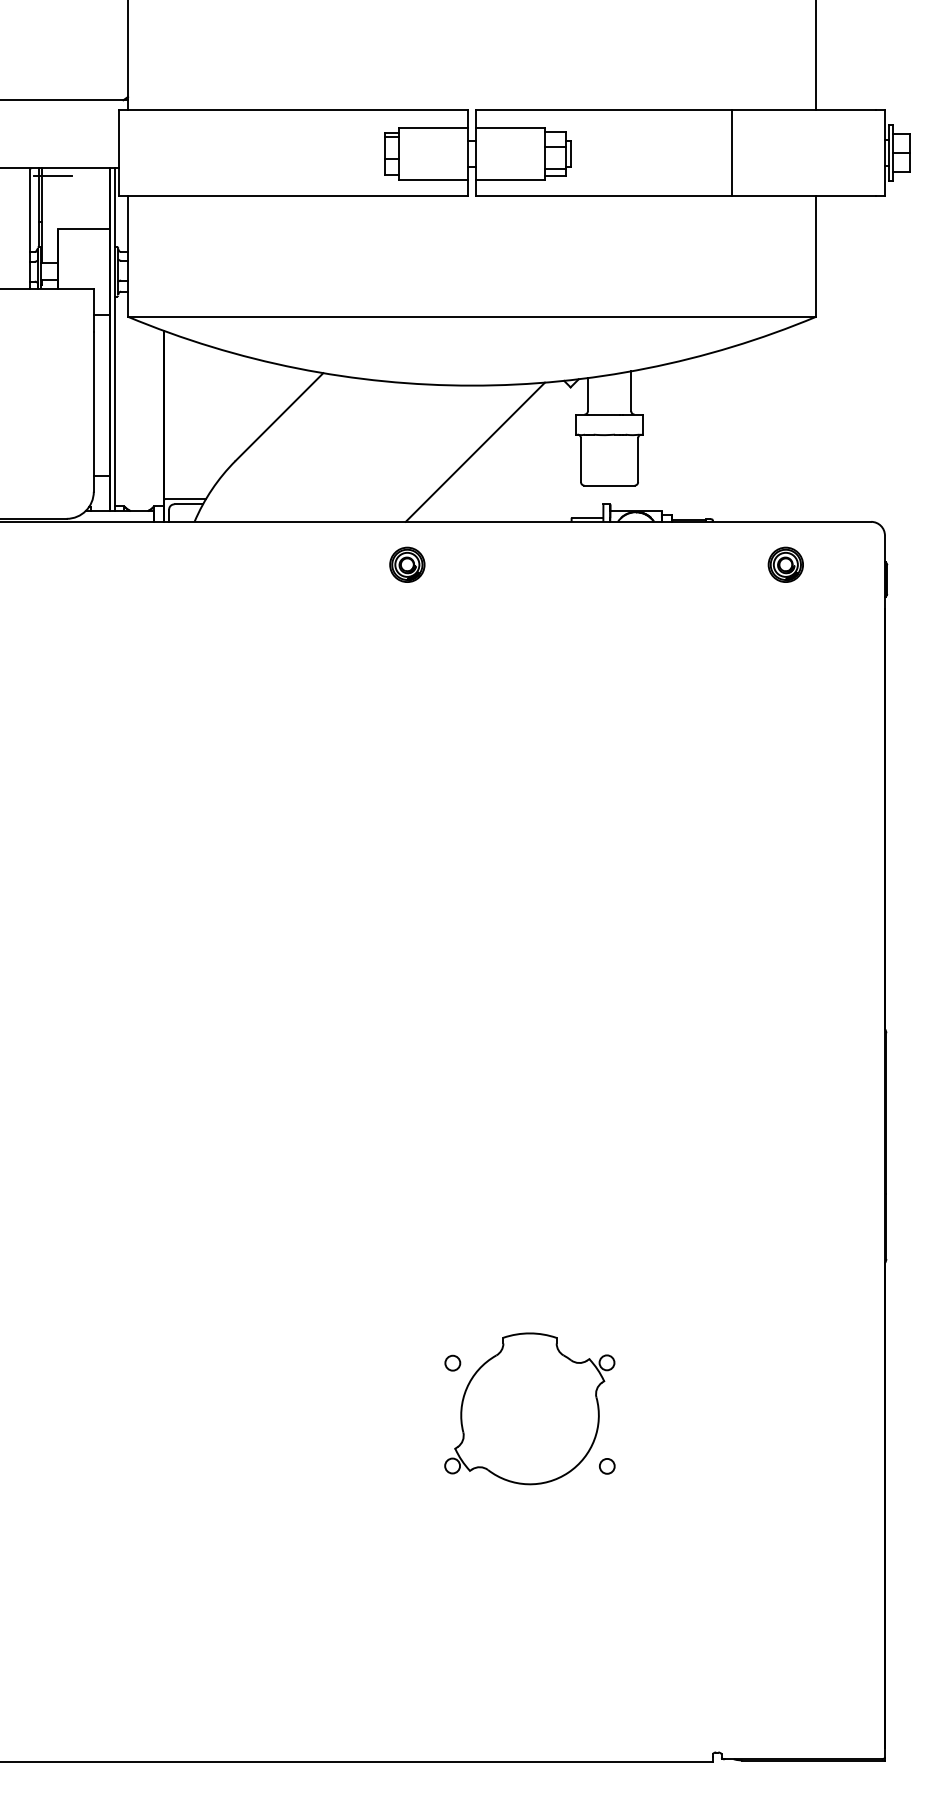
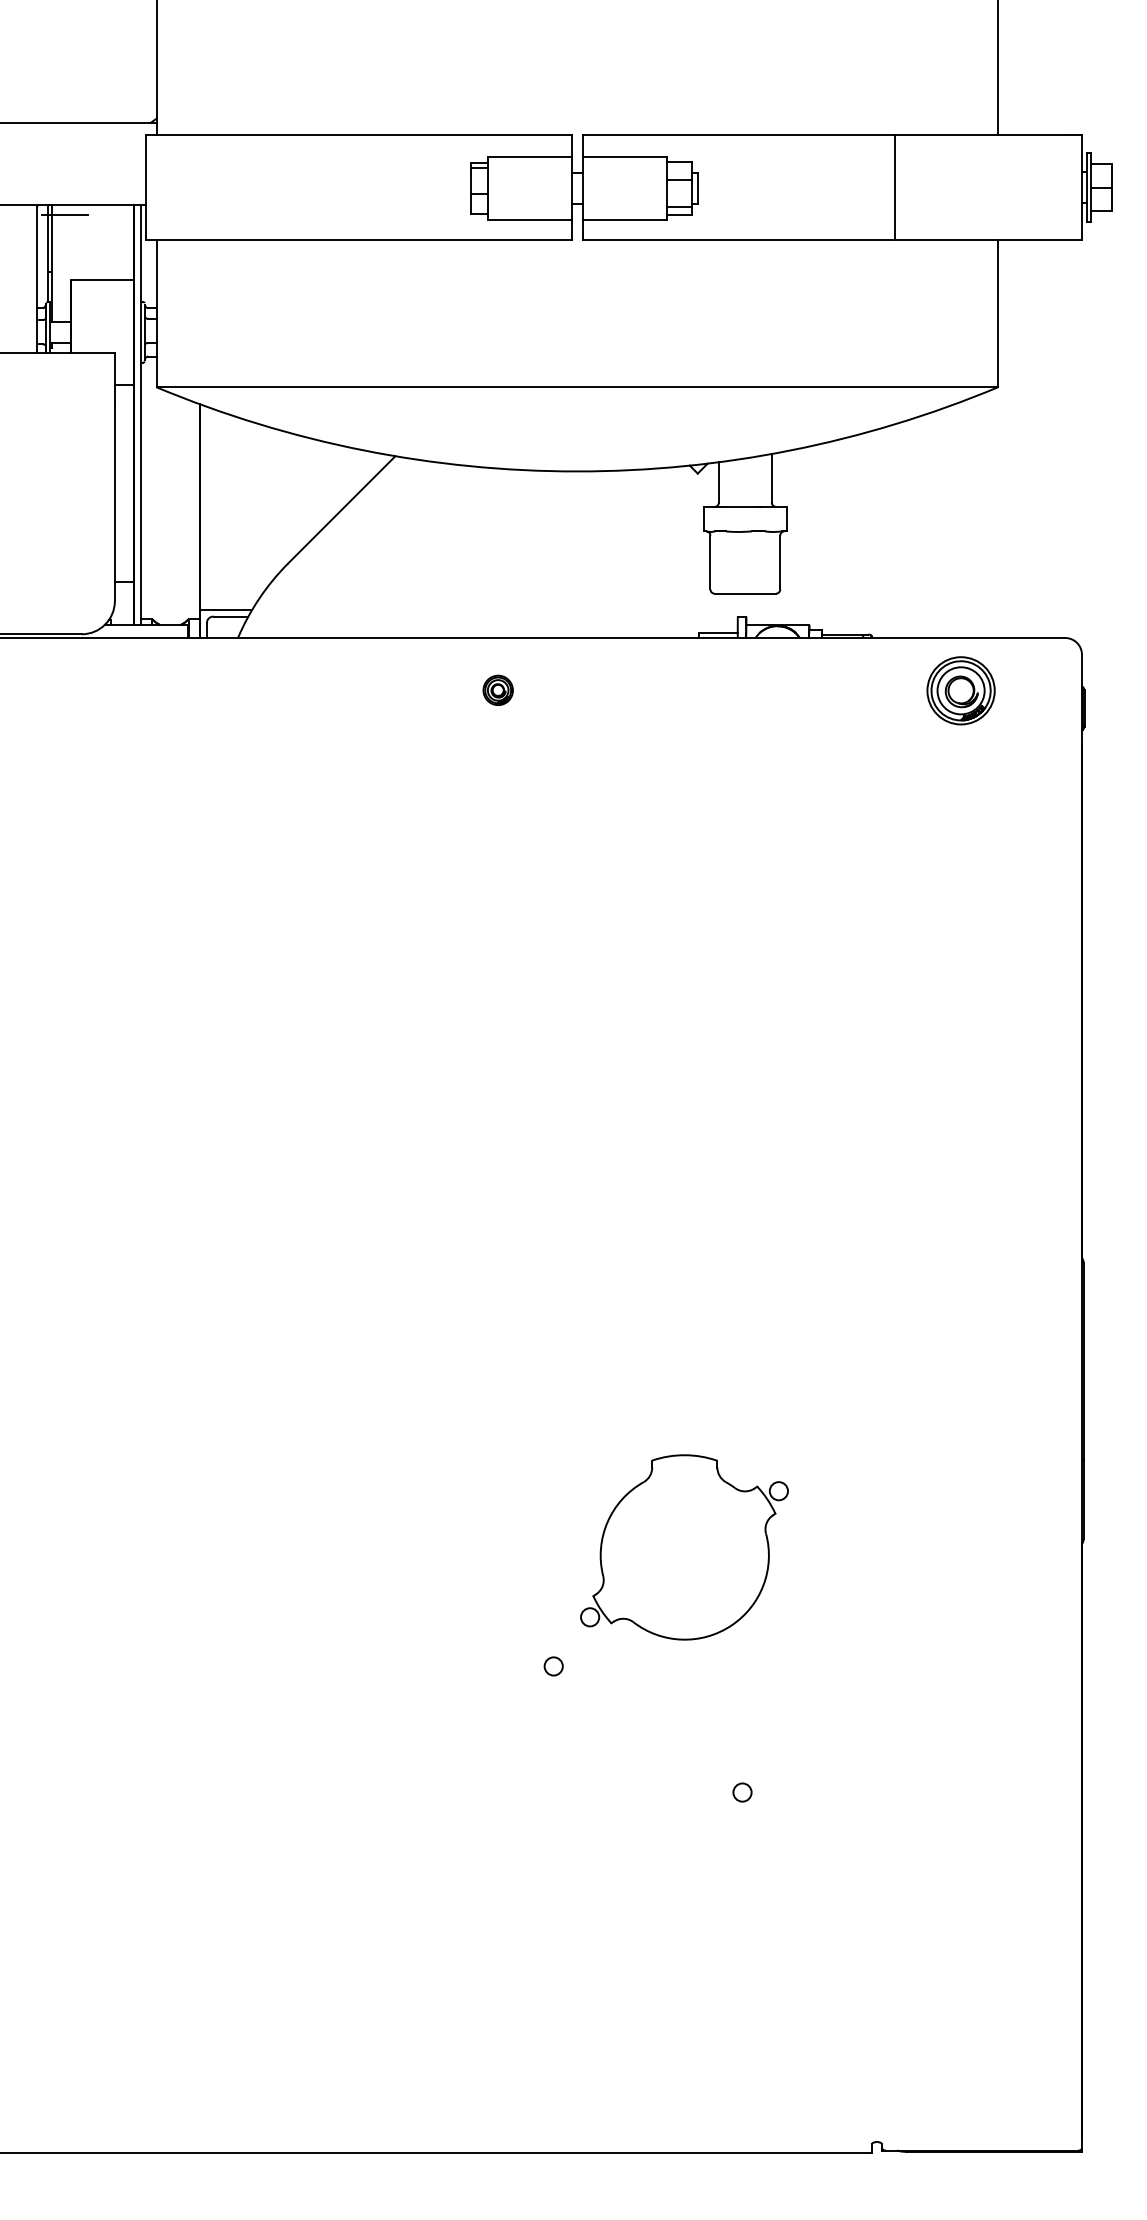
line: (474, 451) -> (580, 551), removed
part: (407, 564) -> (498, 690), size x0.7
part: (785, 564) -> (960, 690), size x1.6
part: (529, 1408) -> (684, 1547), moved

